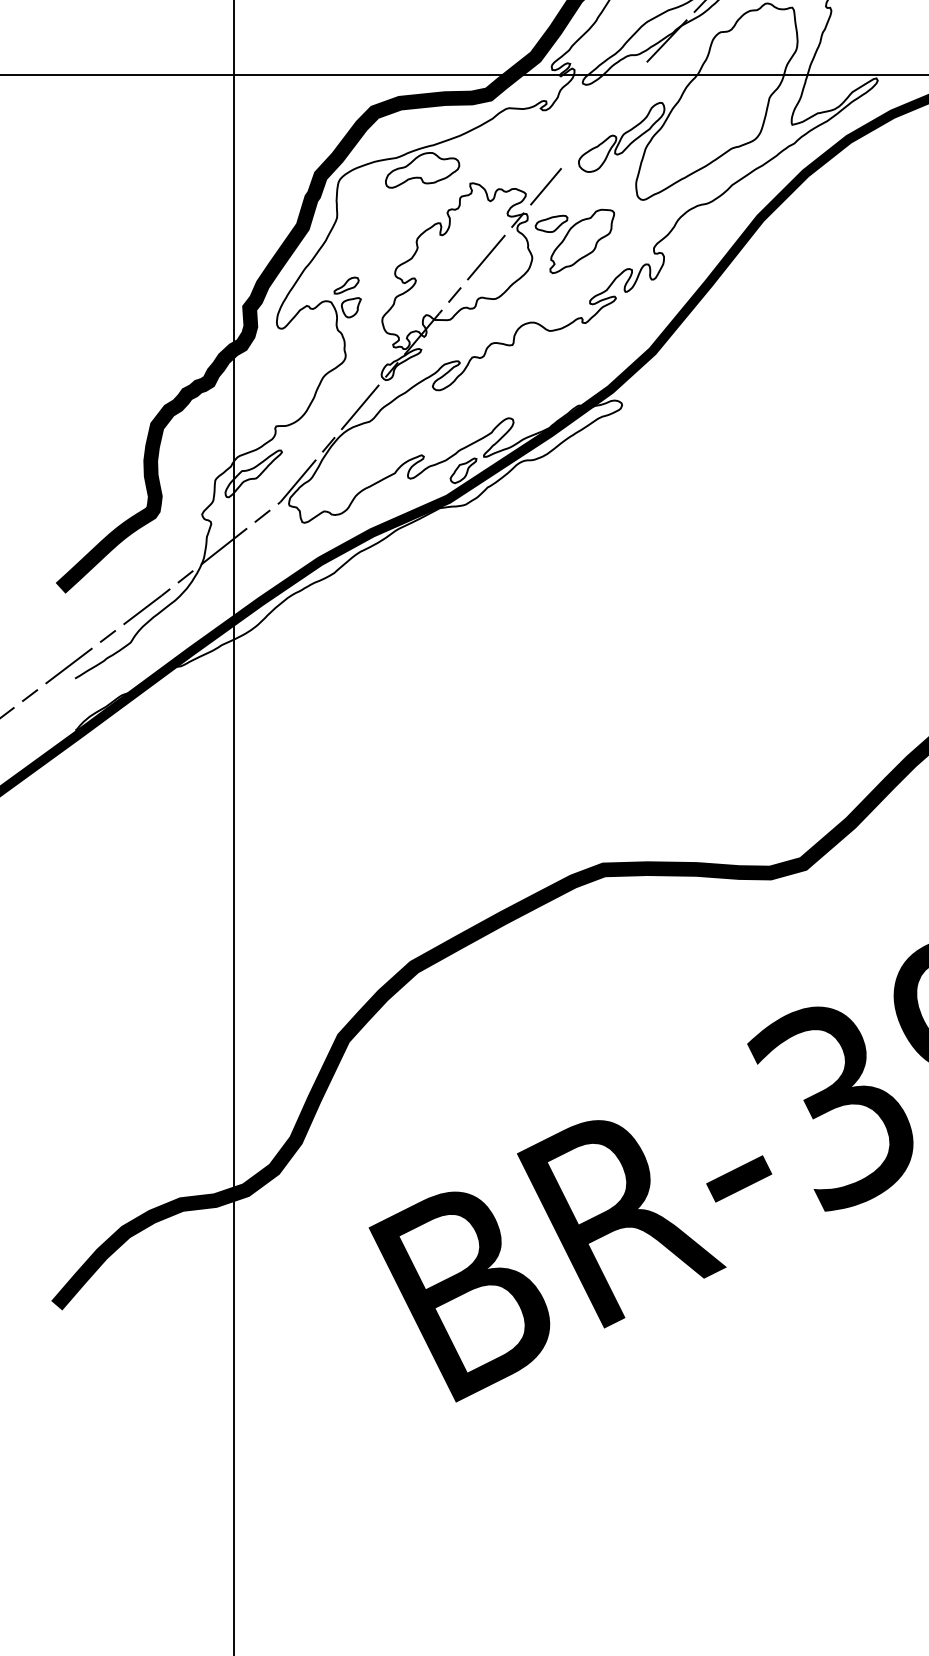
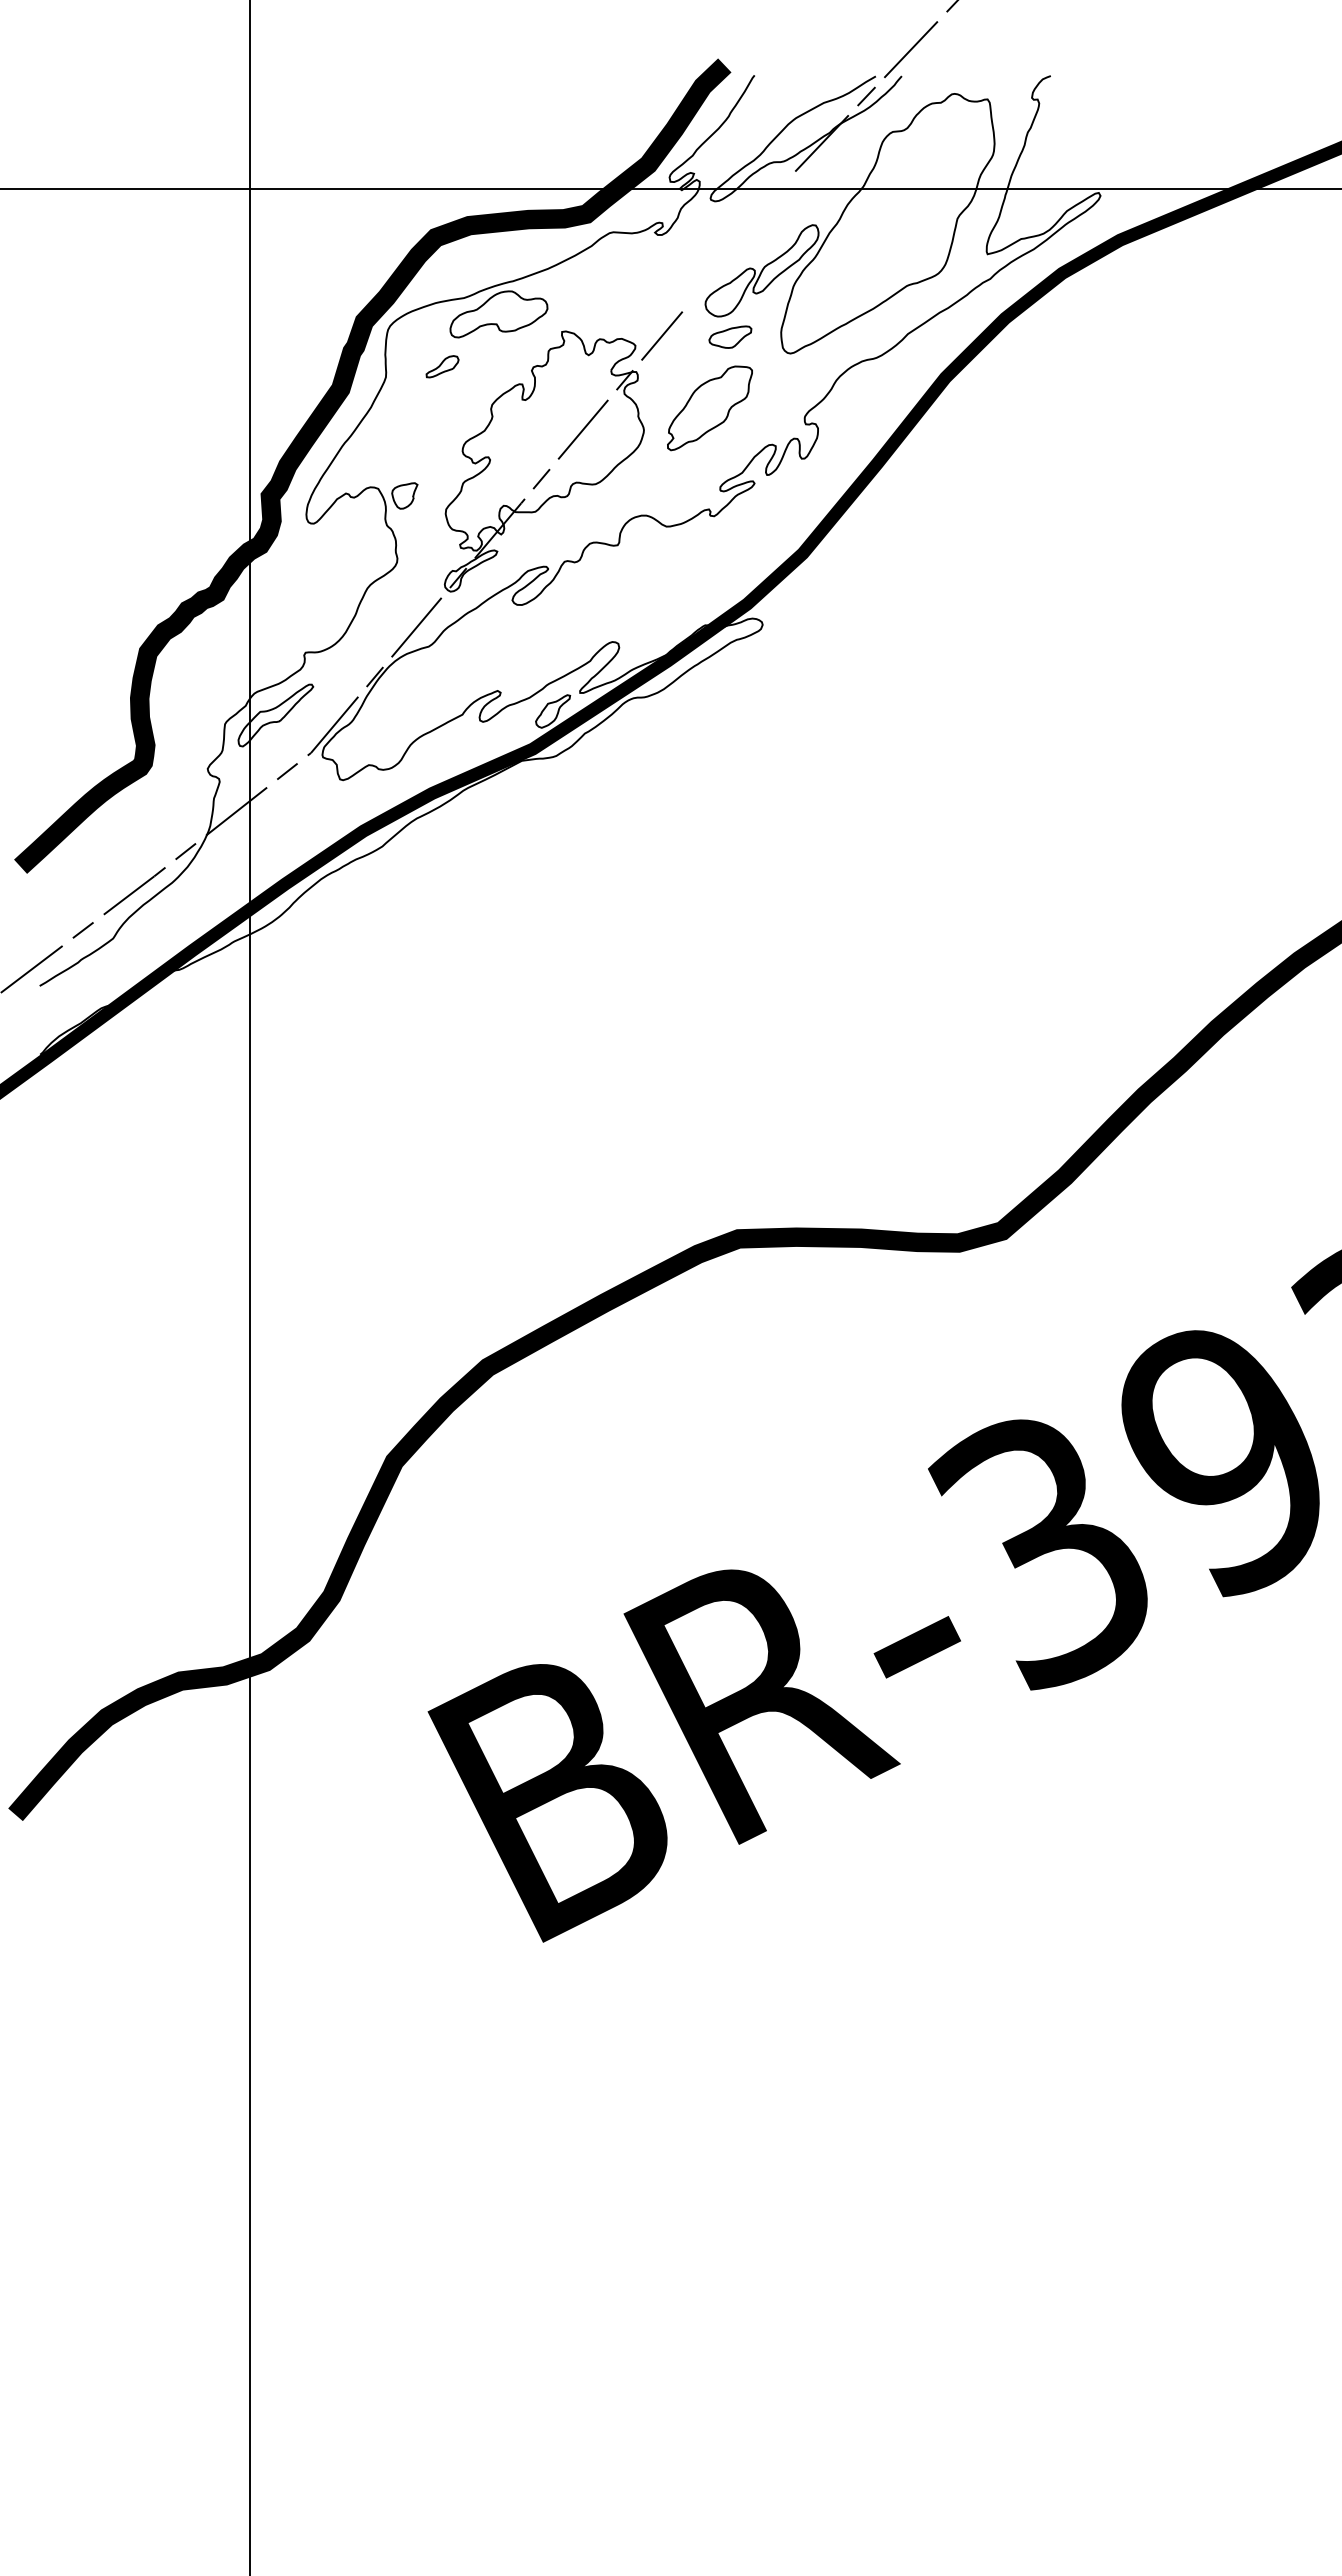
part: (551, 223) -> (730, 336), moved
part: (346, 285) -> (442, 366), moved

